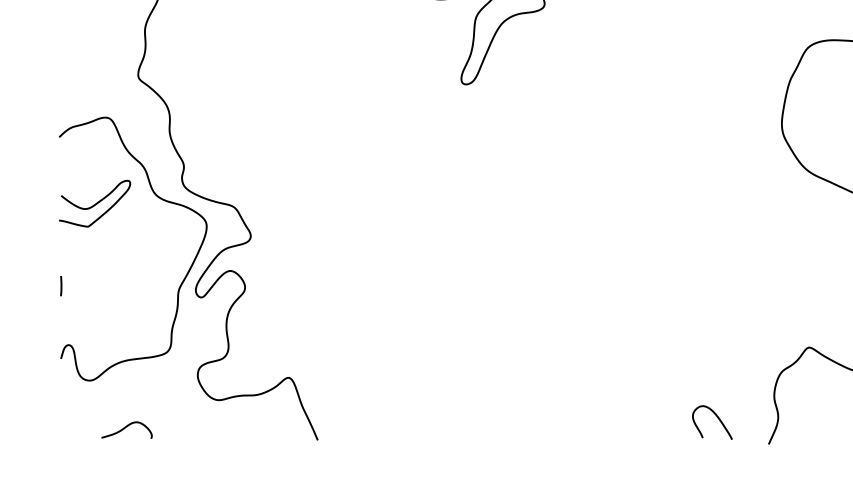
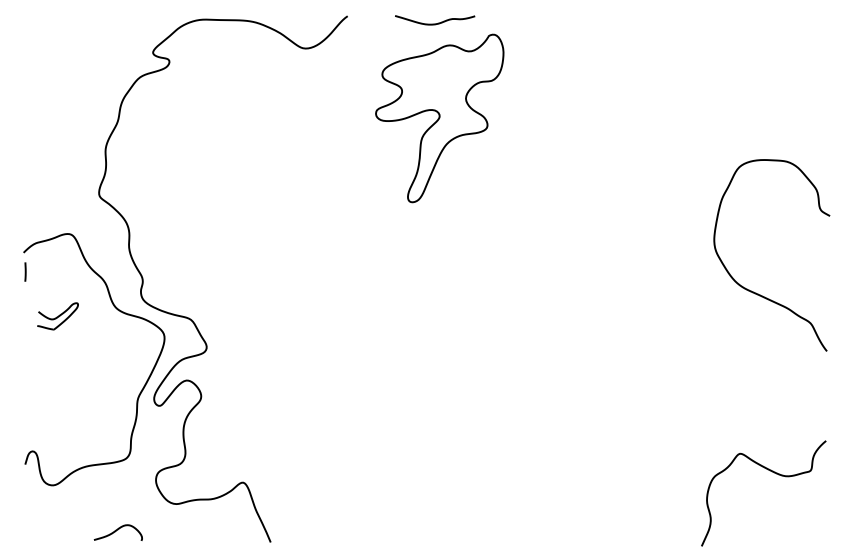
part: (94, 203) -> (57, 316), size x0.6
line: (61, 285) -> (25, 271), moved
curve: (717, 418) -> (652, 521), removed
curve: (125, 428) -> (116, 531), moved

